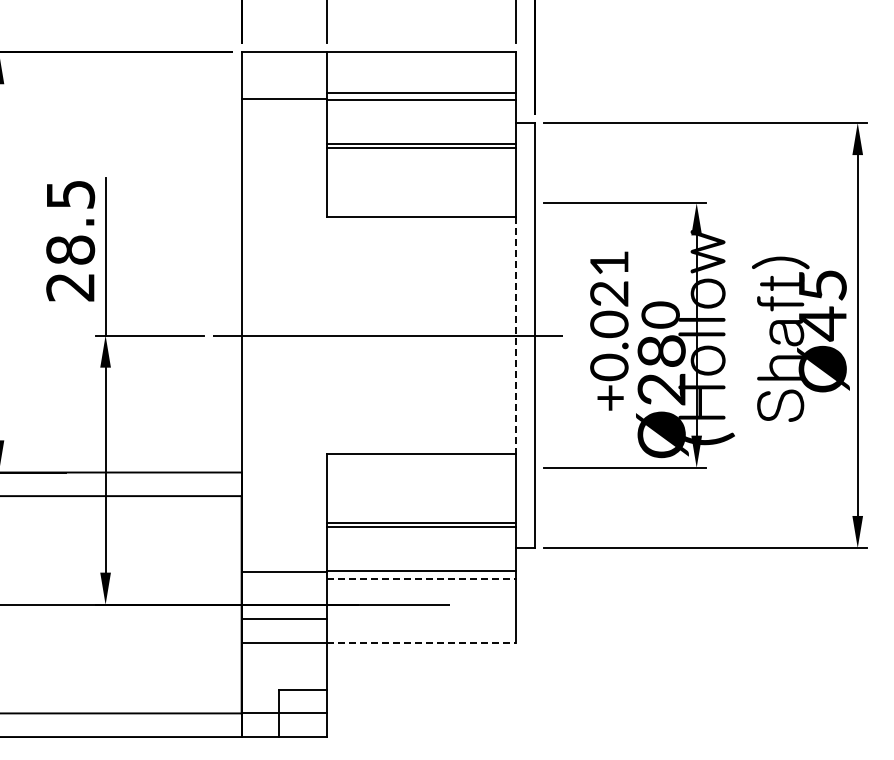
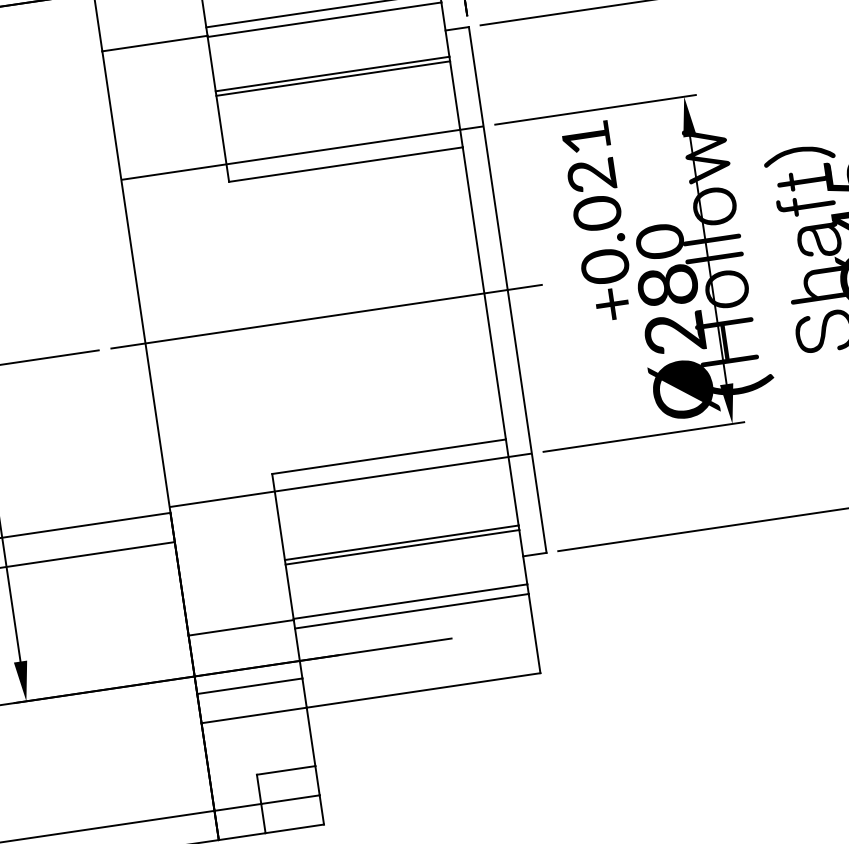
line: (387, 203) -> (301, 153), added
text: (609, 330) -> (598, 220), moved
line: (515, 336) -> (484, 294), dashed -> solid
line: (387, 467) -> (349, 480), added
line: (421, 578) -> (412, 611), dashed -> solid
line: (421, 642) -> (424, 690), dashed -> solid

